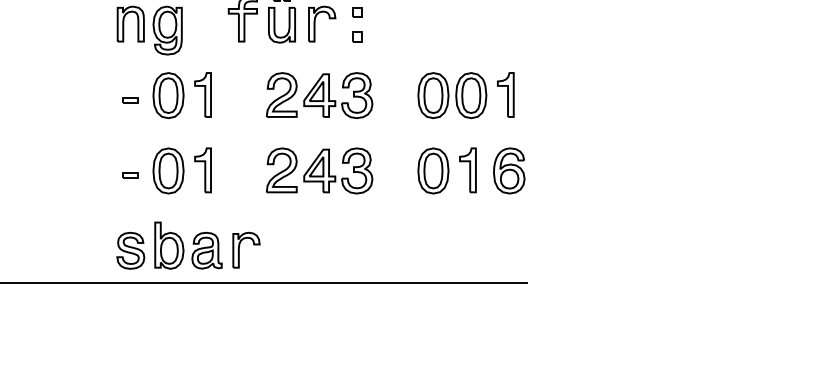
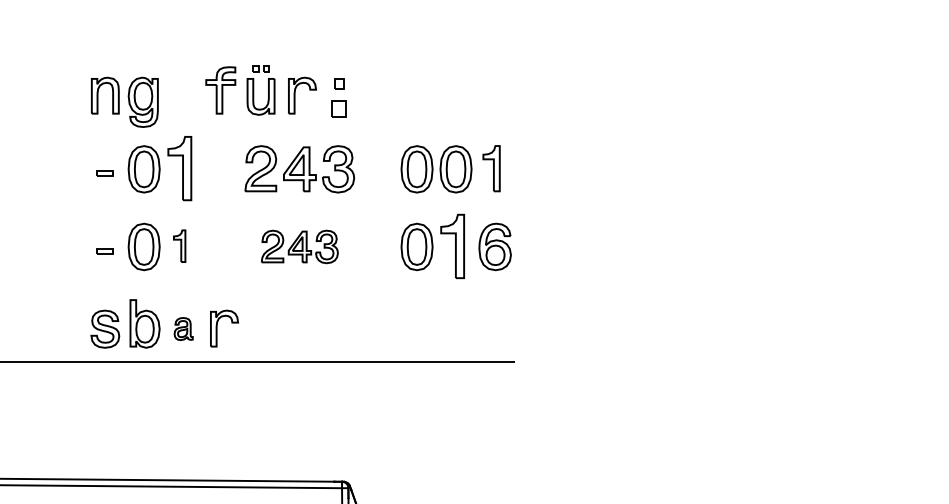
part: (358, 36) -> (339, 108), size x1.6
part: (202, 94) -> (179, 168), size x1.4
part: (202, 169) -> (179, 245), size x0.7
part: (467, 169) -> (452, 245), size x1.4
part: (319, 170) -> (299, 246), size x0.7
part: (206, 250) -> (183, 328), size x0.6

